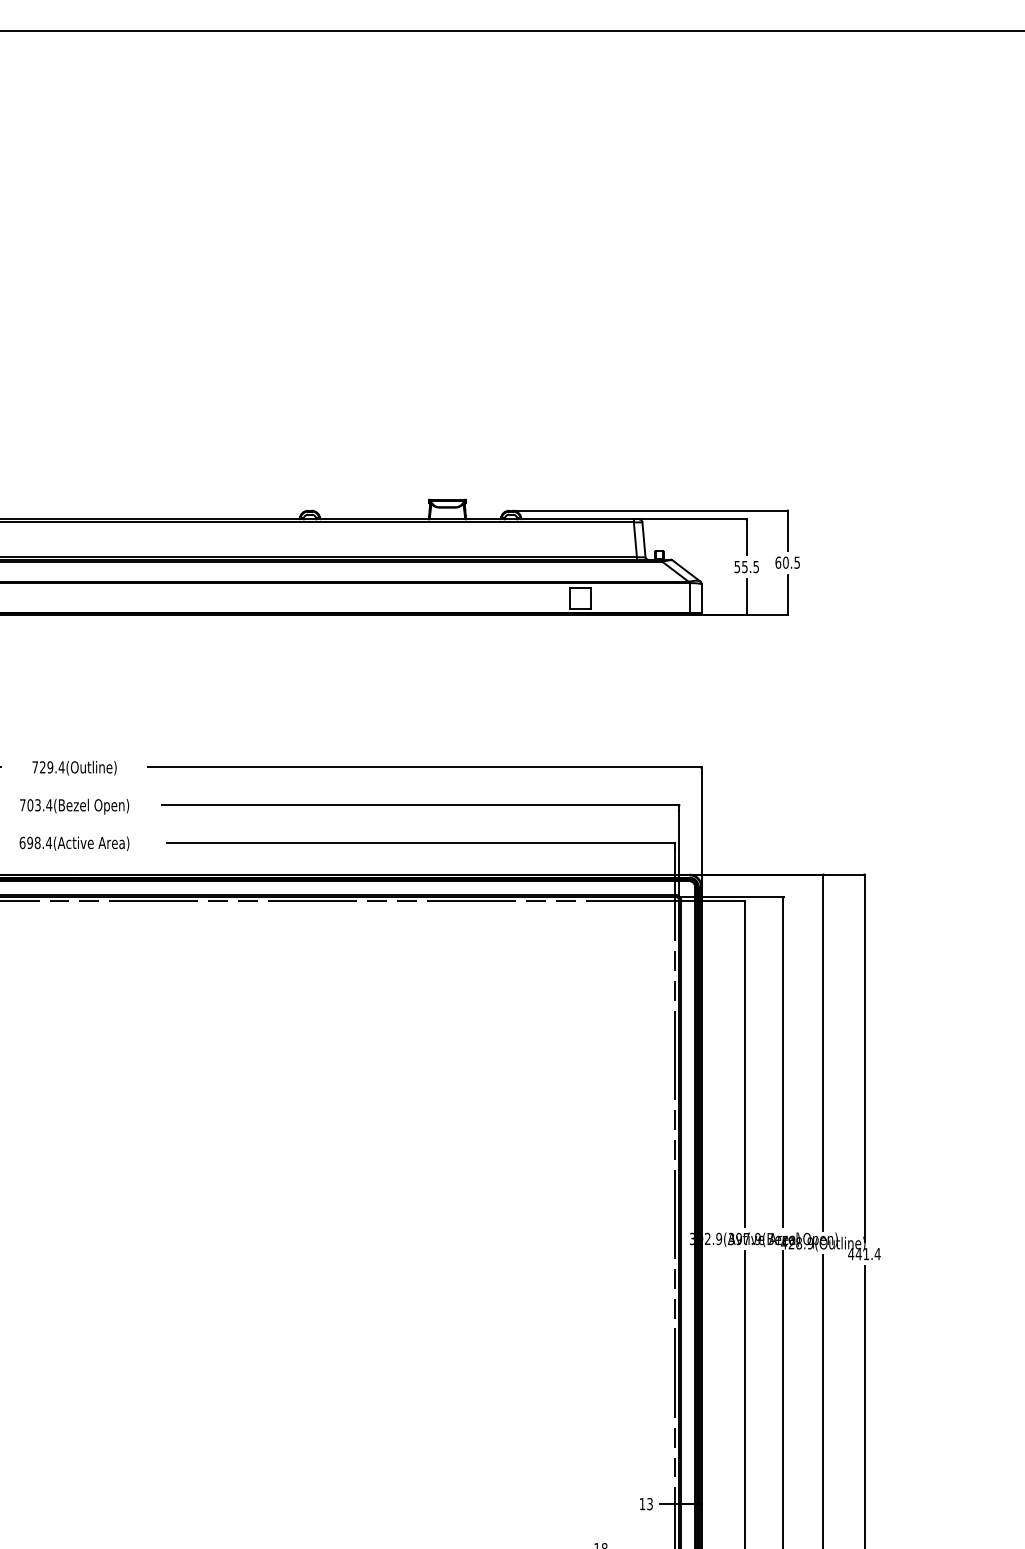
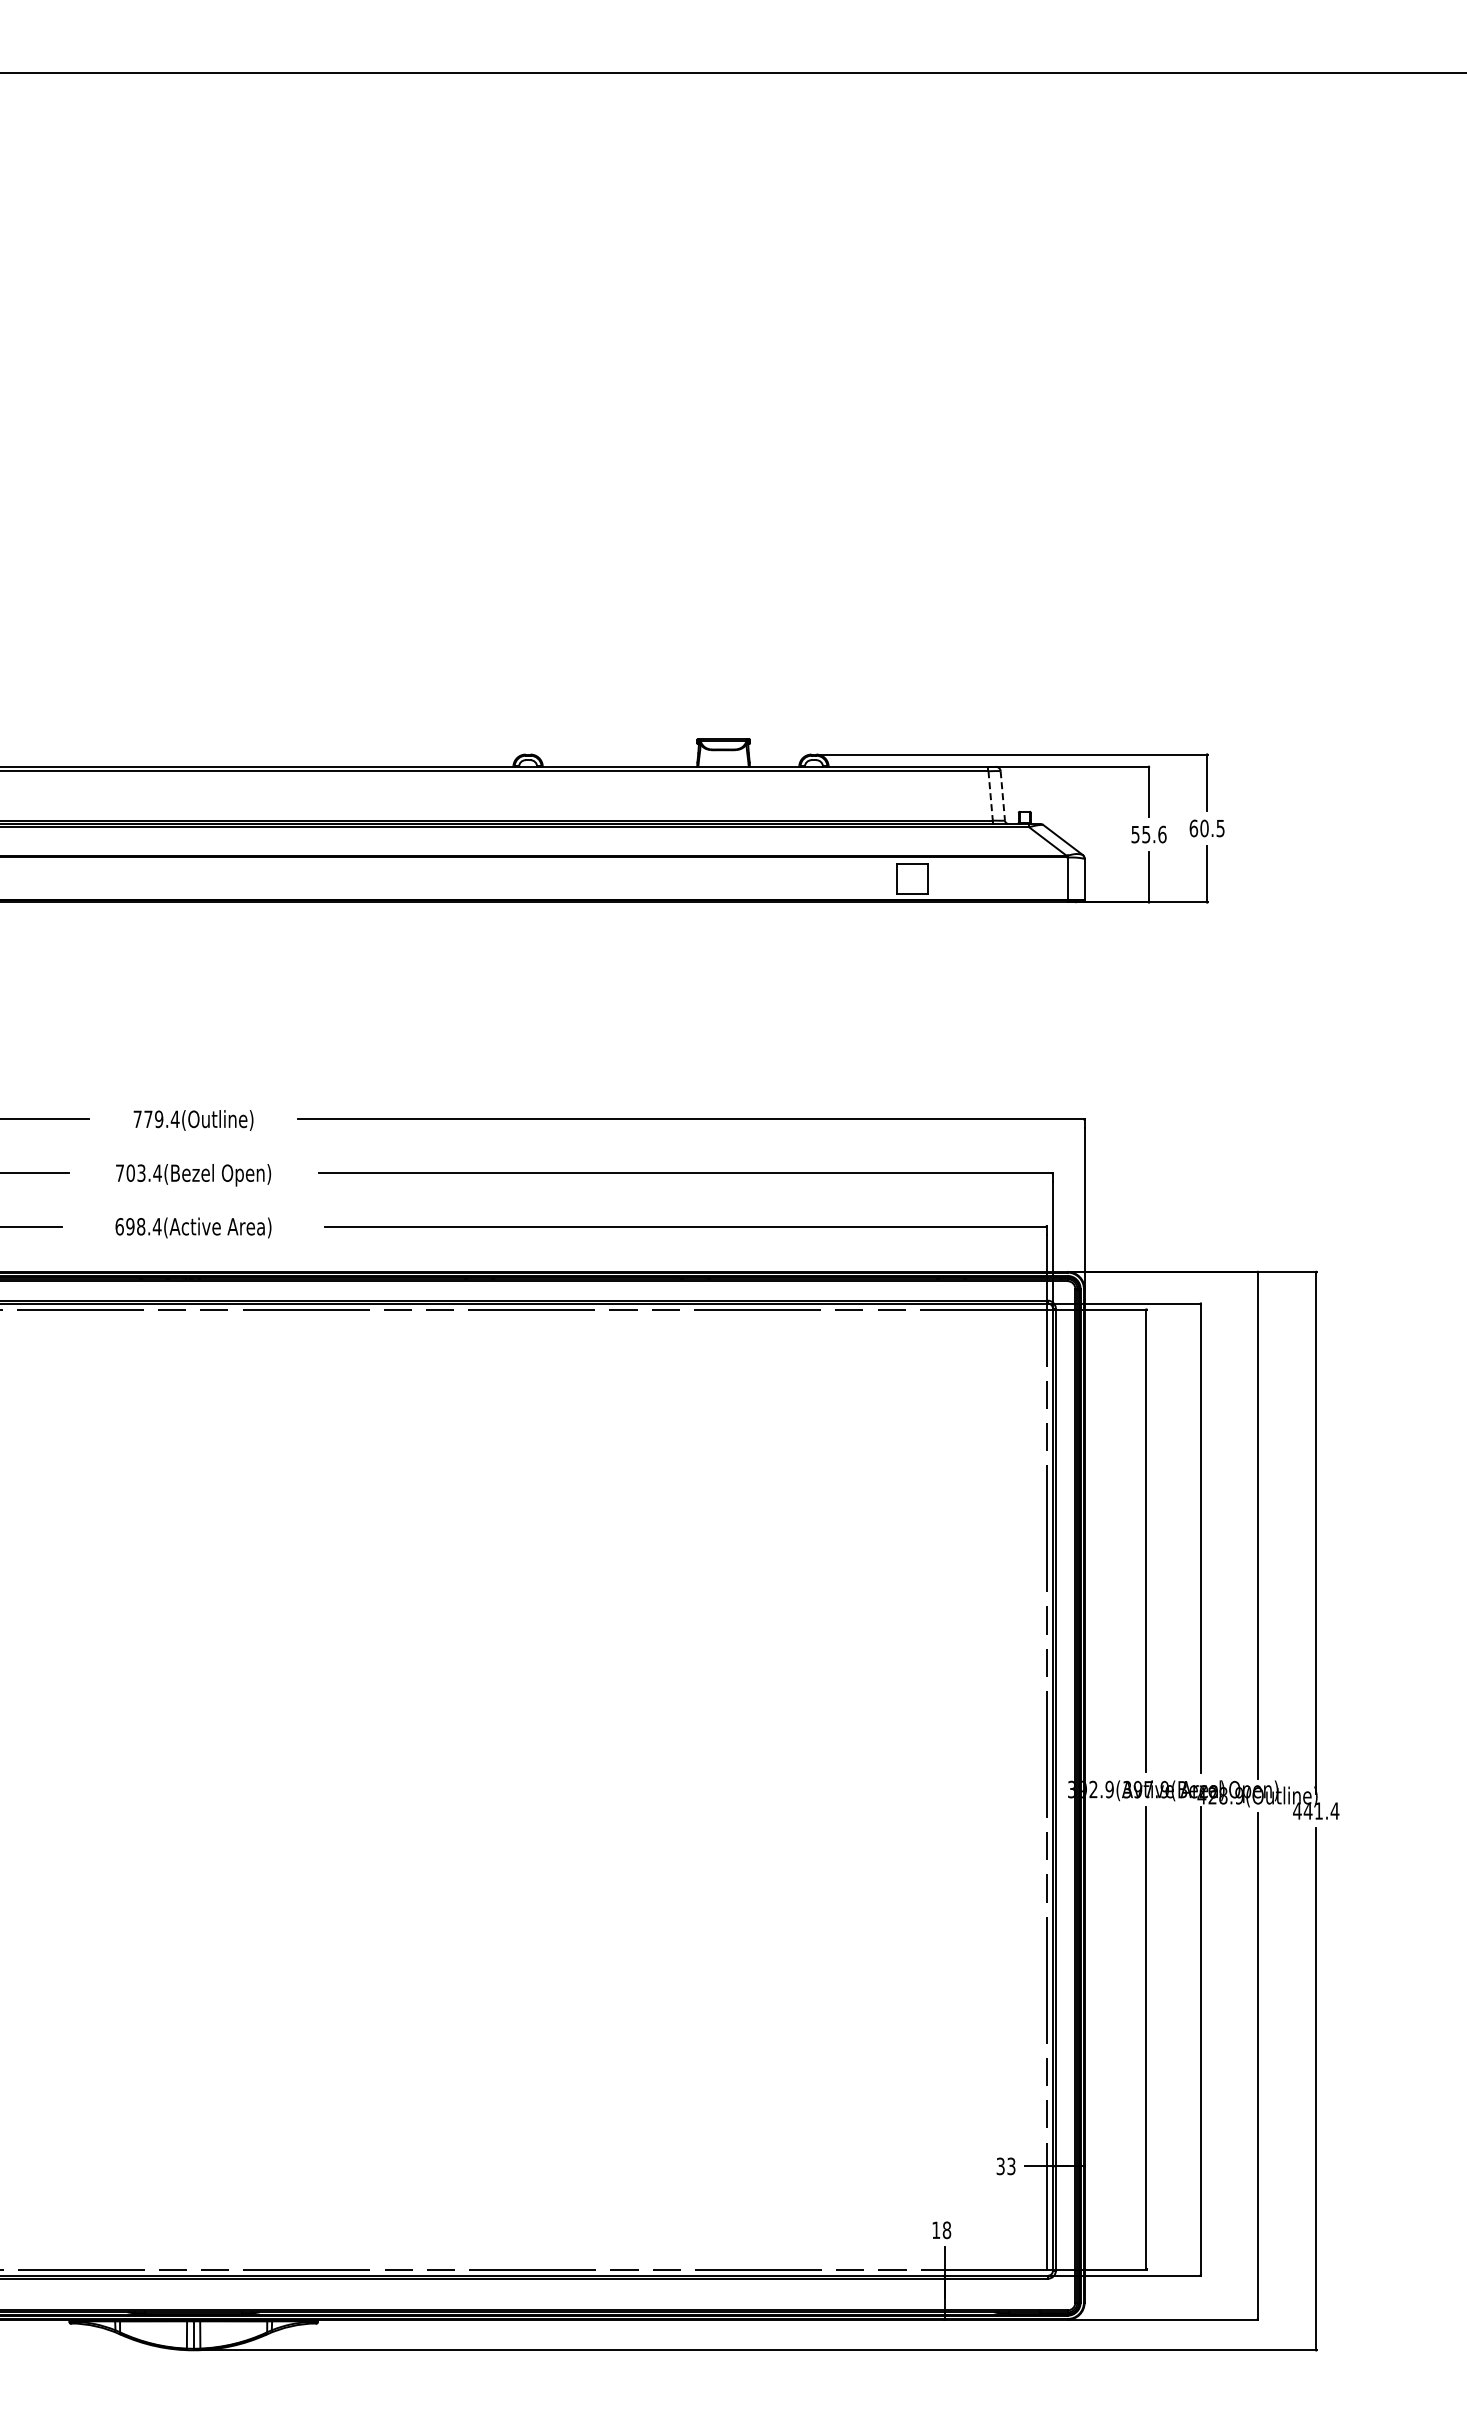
line: (635, 539) -> (990, 795), solid -> dashed
line: (643, 539) -> (1002, 795), solid -> dashed
text: (756, 566) -> (1162, 834), 55.5 -> 55.6
text: (42, 766) -> (148, 1118), 729.4(Outline) -> 779.4(Outline)
text: (642, 1504) -> (1000, 2166), 13 -> 33

